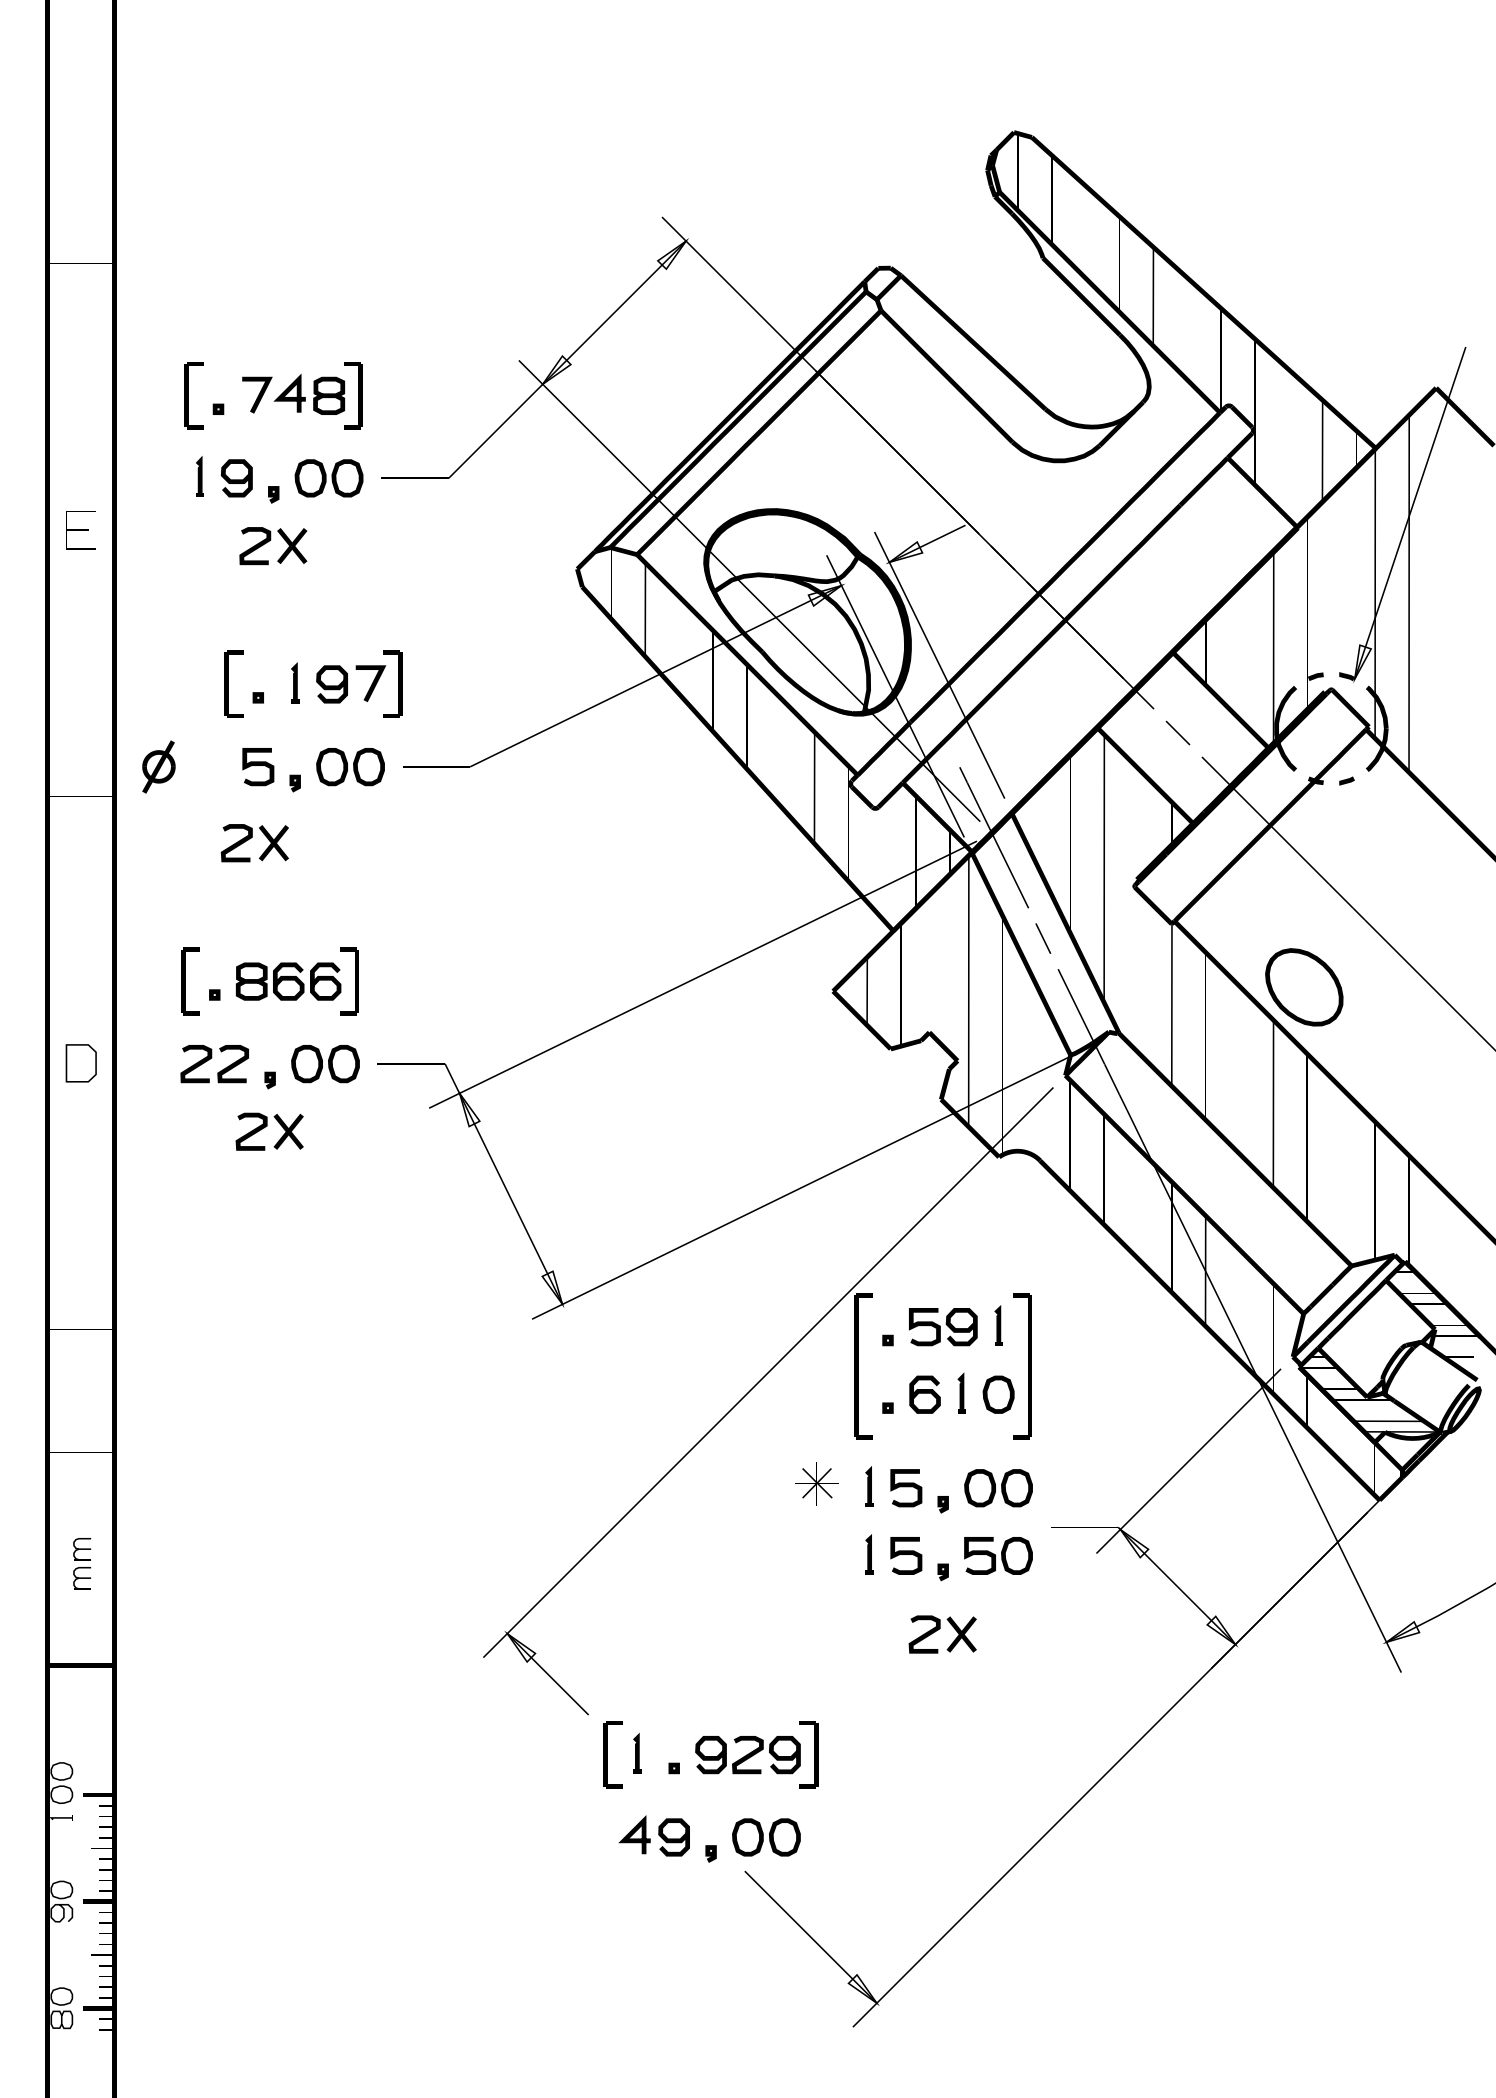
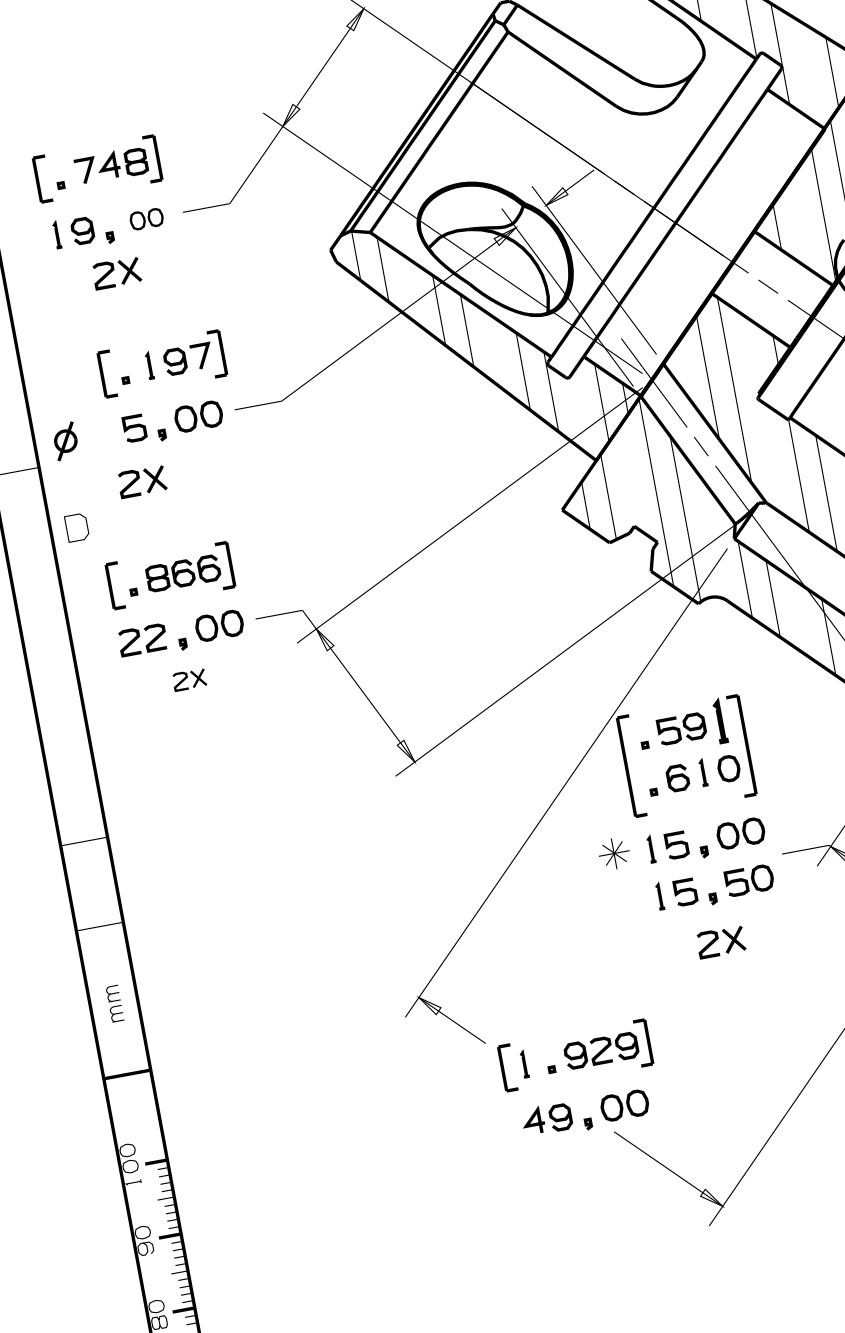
part: (328, 478) -> (146, 219), size x0.7
part: (80, 1063) -> (76, 527), moved
part: (269, 1131) -> (189, 679), size x0.7
part: (998, 1325) -> (719, 720), size x1.6

